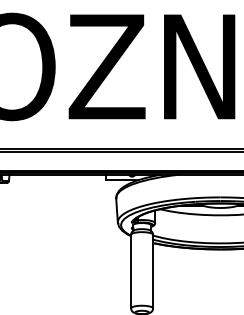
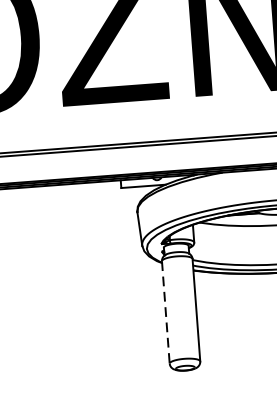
line: (131, 271) -> (166, 312), solid -> dashed

